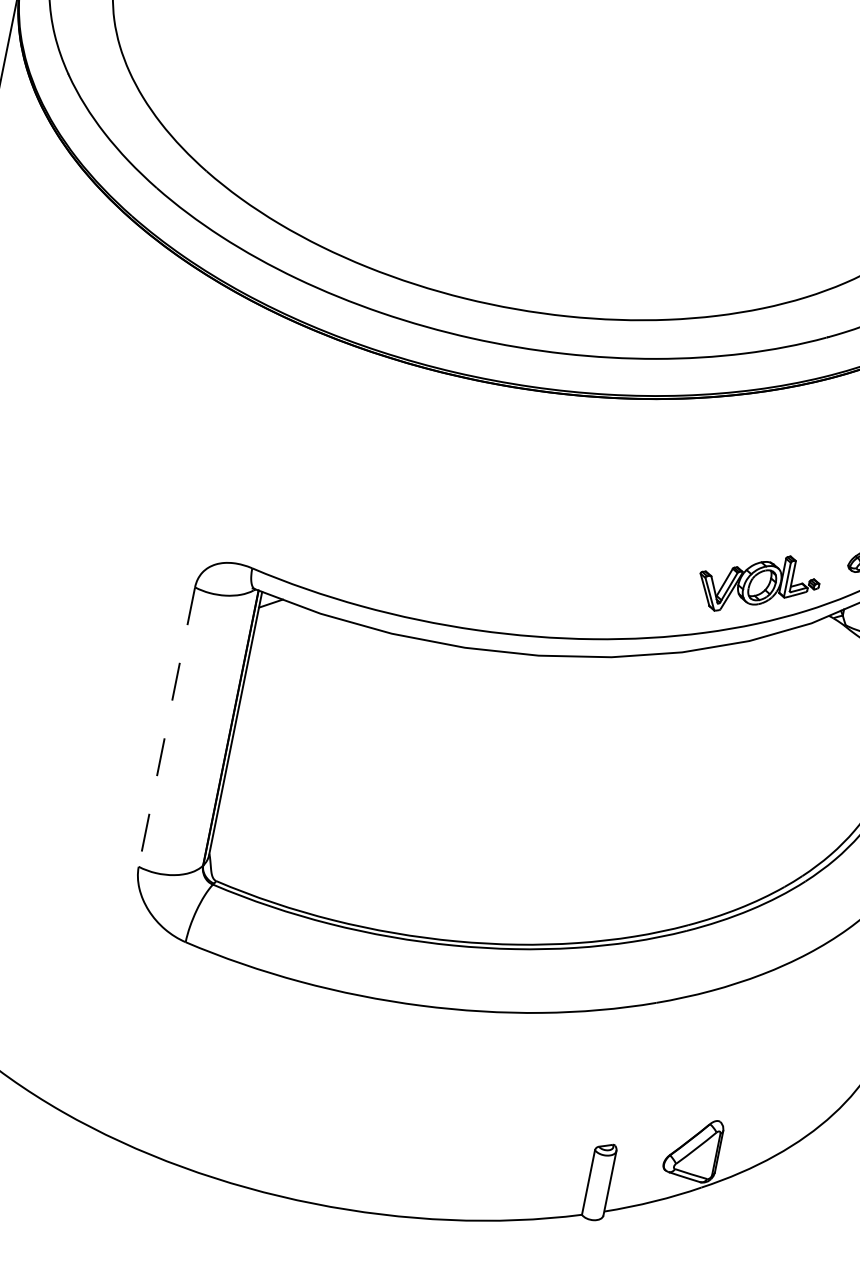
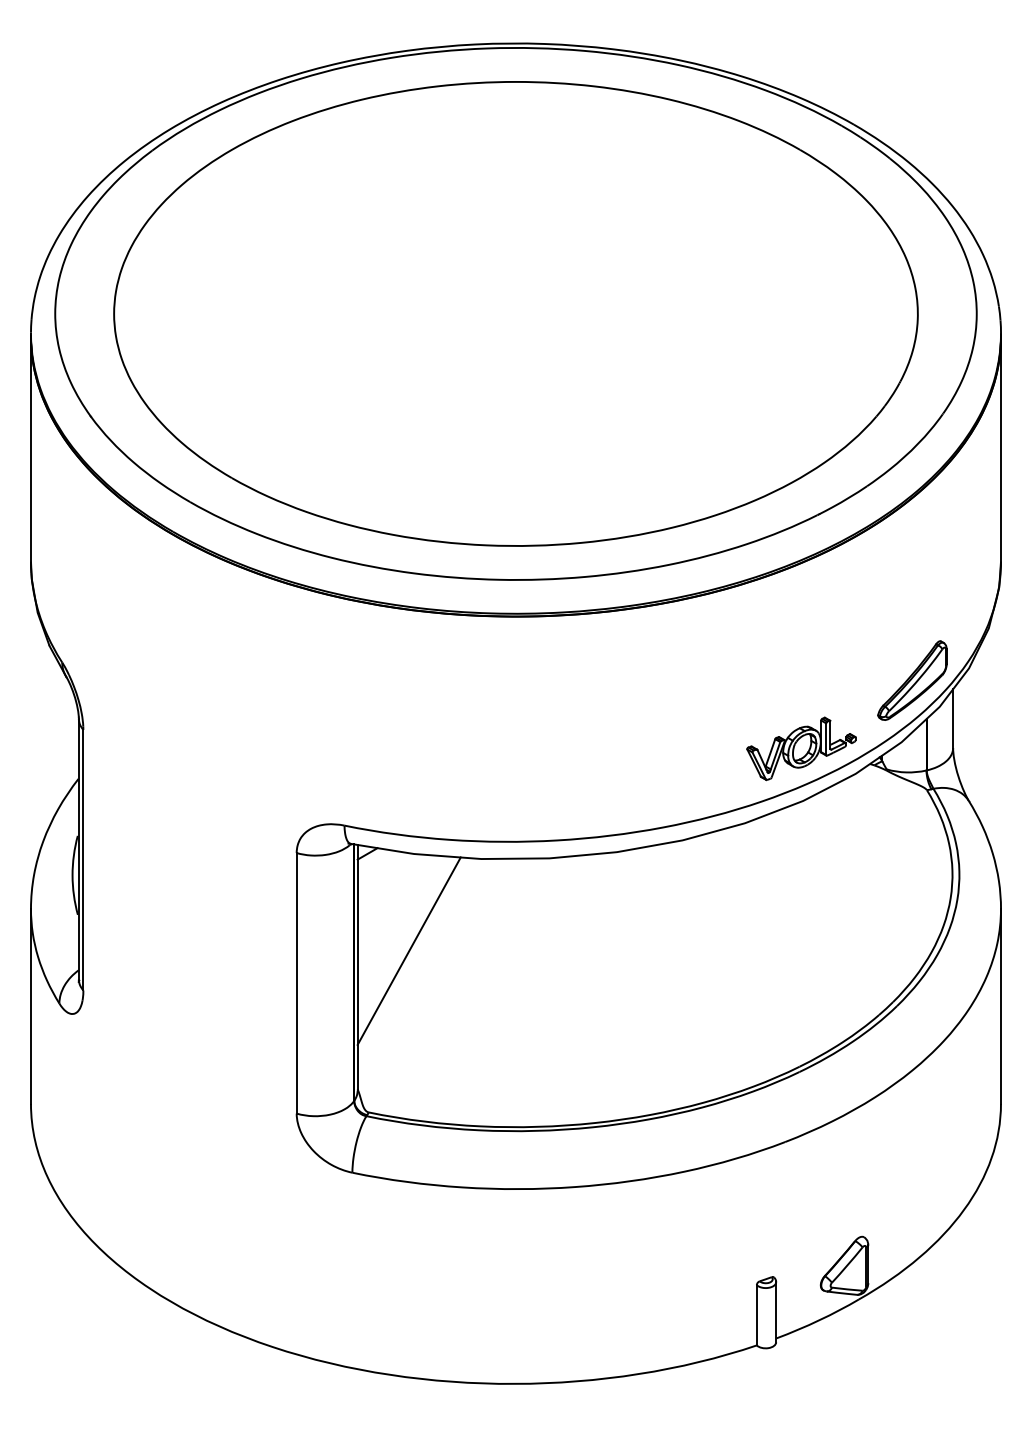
line: (293, 716) -> (408, 950), added
line: (166, 727) -> (296, 983), dashed -> solid

